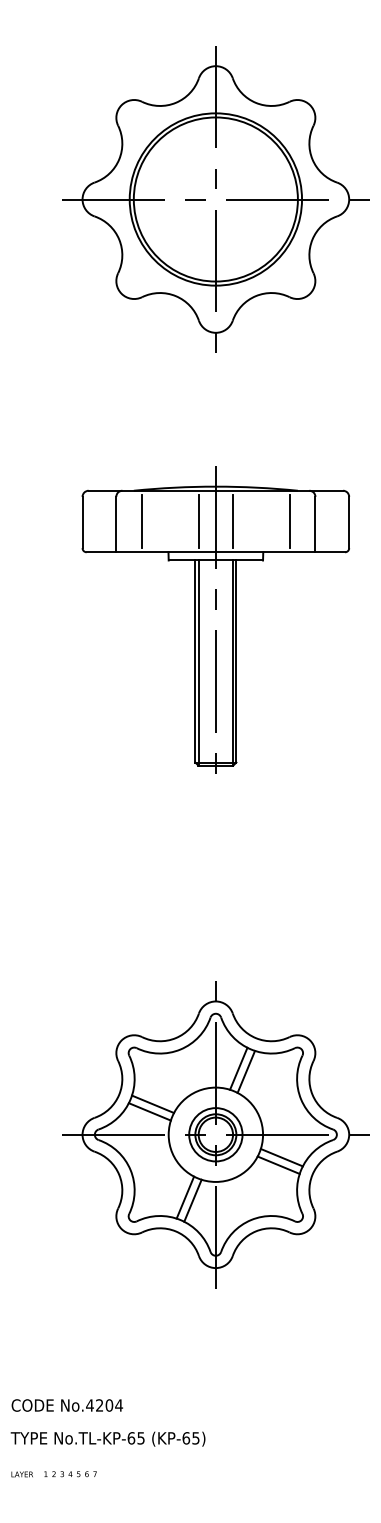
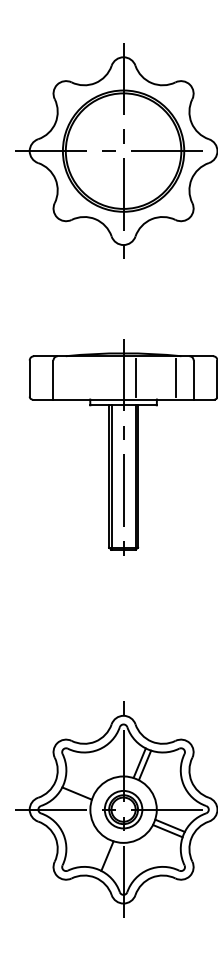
line: (142, 521) -> (71, 377), removed
line: (198, 521) -> (111, 377), removed
line: (153, 1104) -> (79, 788), removed
line: (185, 1197) -> (102, 853), removed

